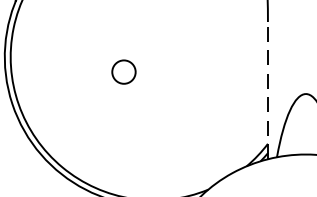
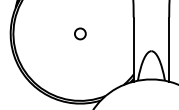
circle: (124, 71) -> (80, 33), moved
line: (267, 90) -> (133, 49), dashed -> solid

